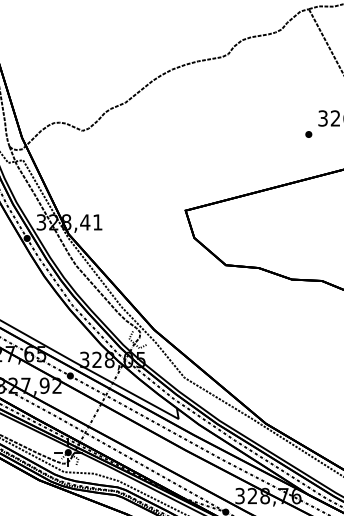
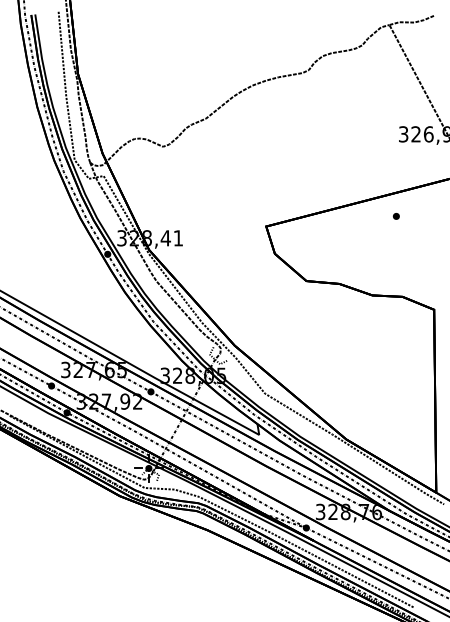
part: (307, 134) -> (395, 216), moved

